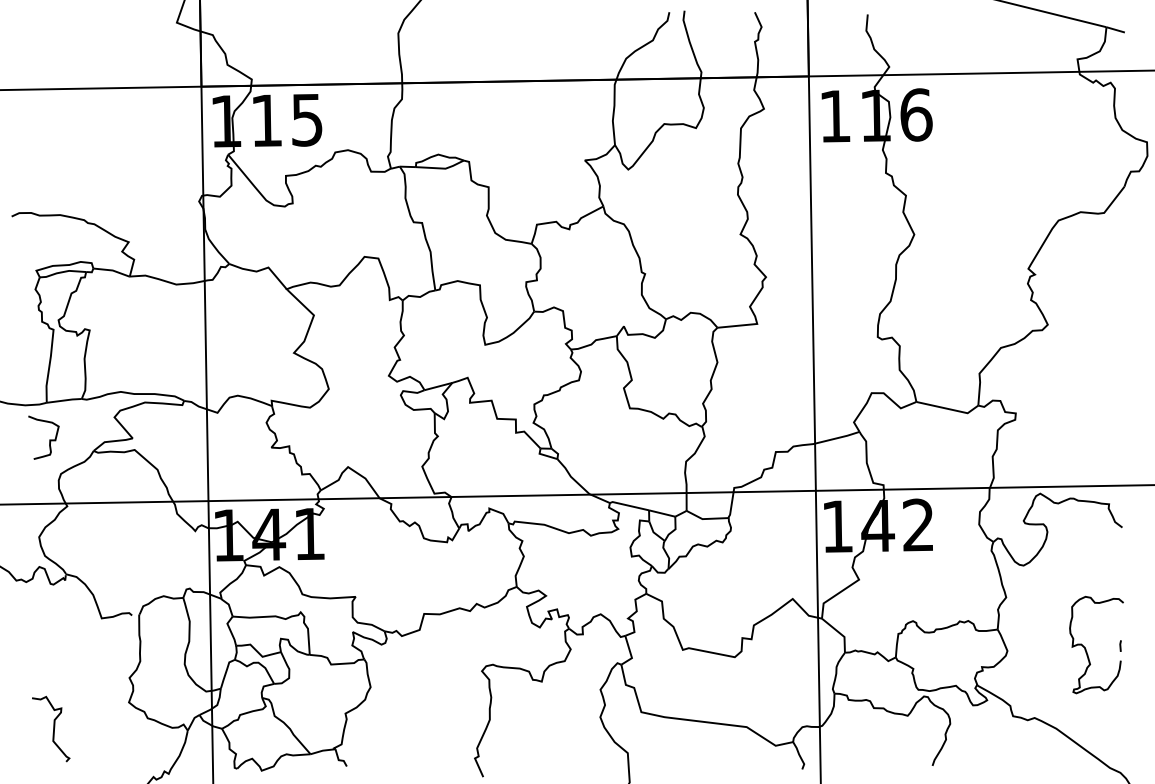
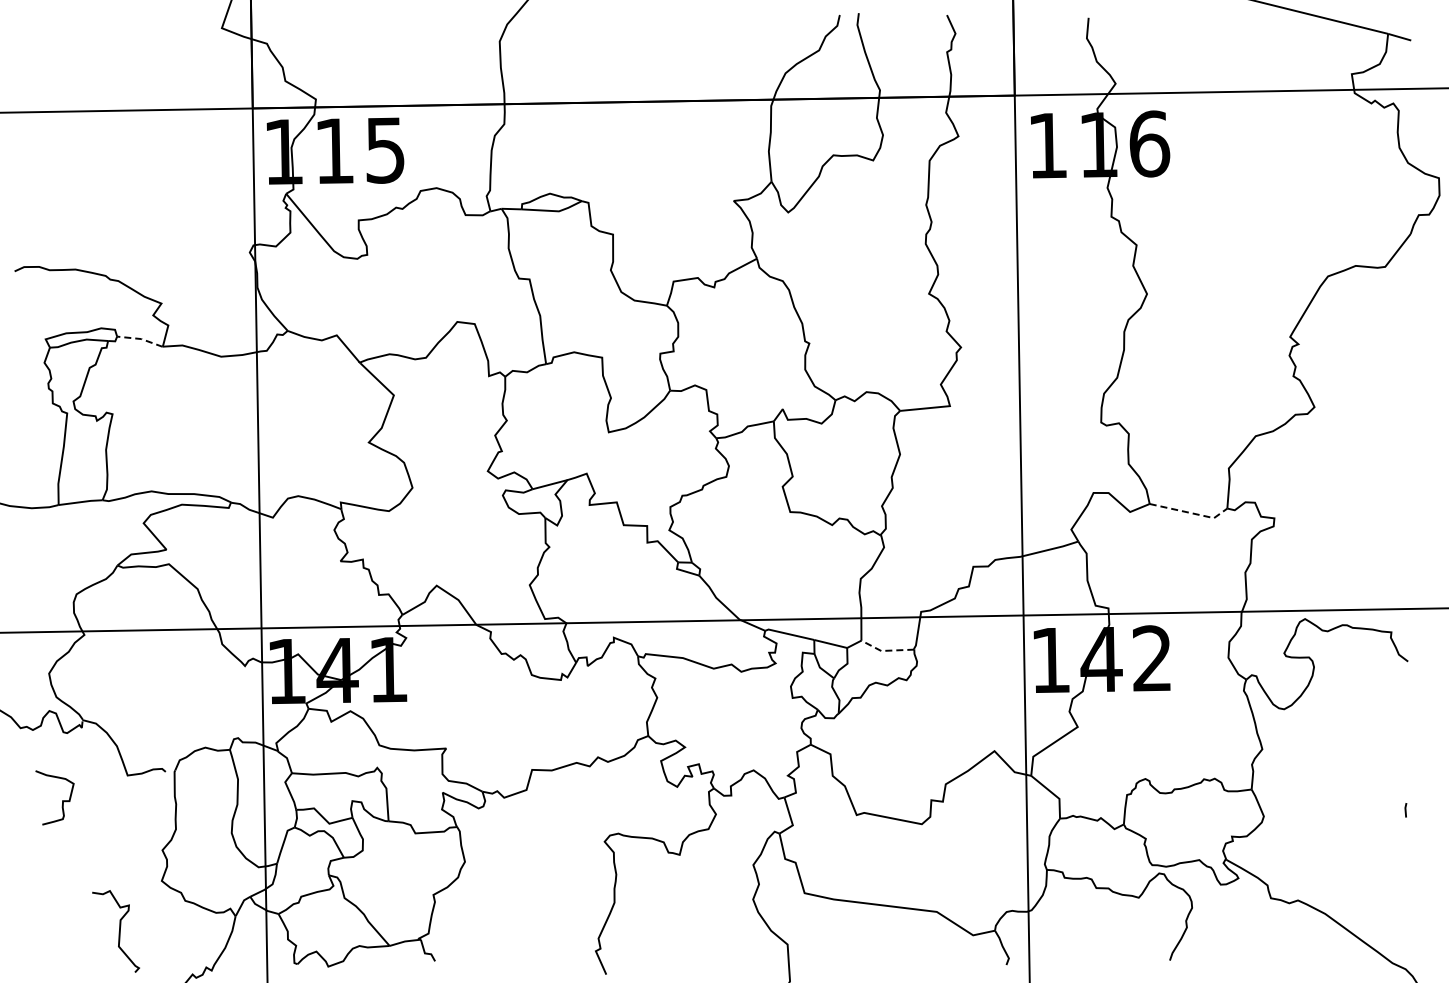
line: (112, 270) -> (141, 339), solid -> dashed
line: (948, 409) -> (1190, 513), solid -> dashed
curve: (49, 439) -> (62, 800), moved
line: (706, 518) -> (886, 650), solid -> dashed
curve: (1086, 648) -> (1362, 813), removed
curve: (53, 729) -> (118, 932), moved

